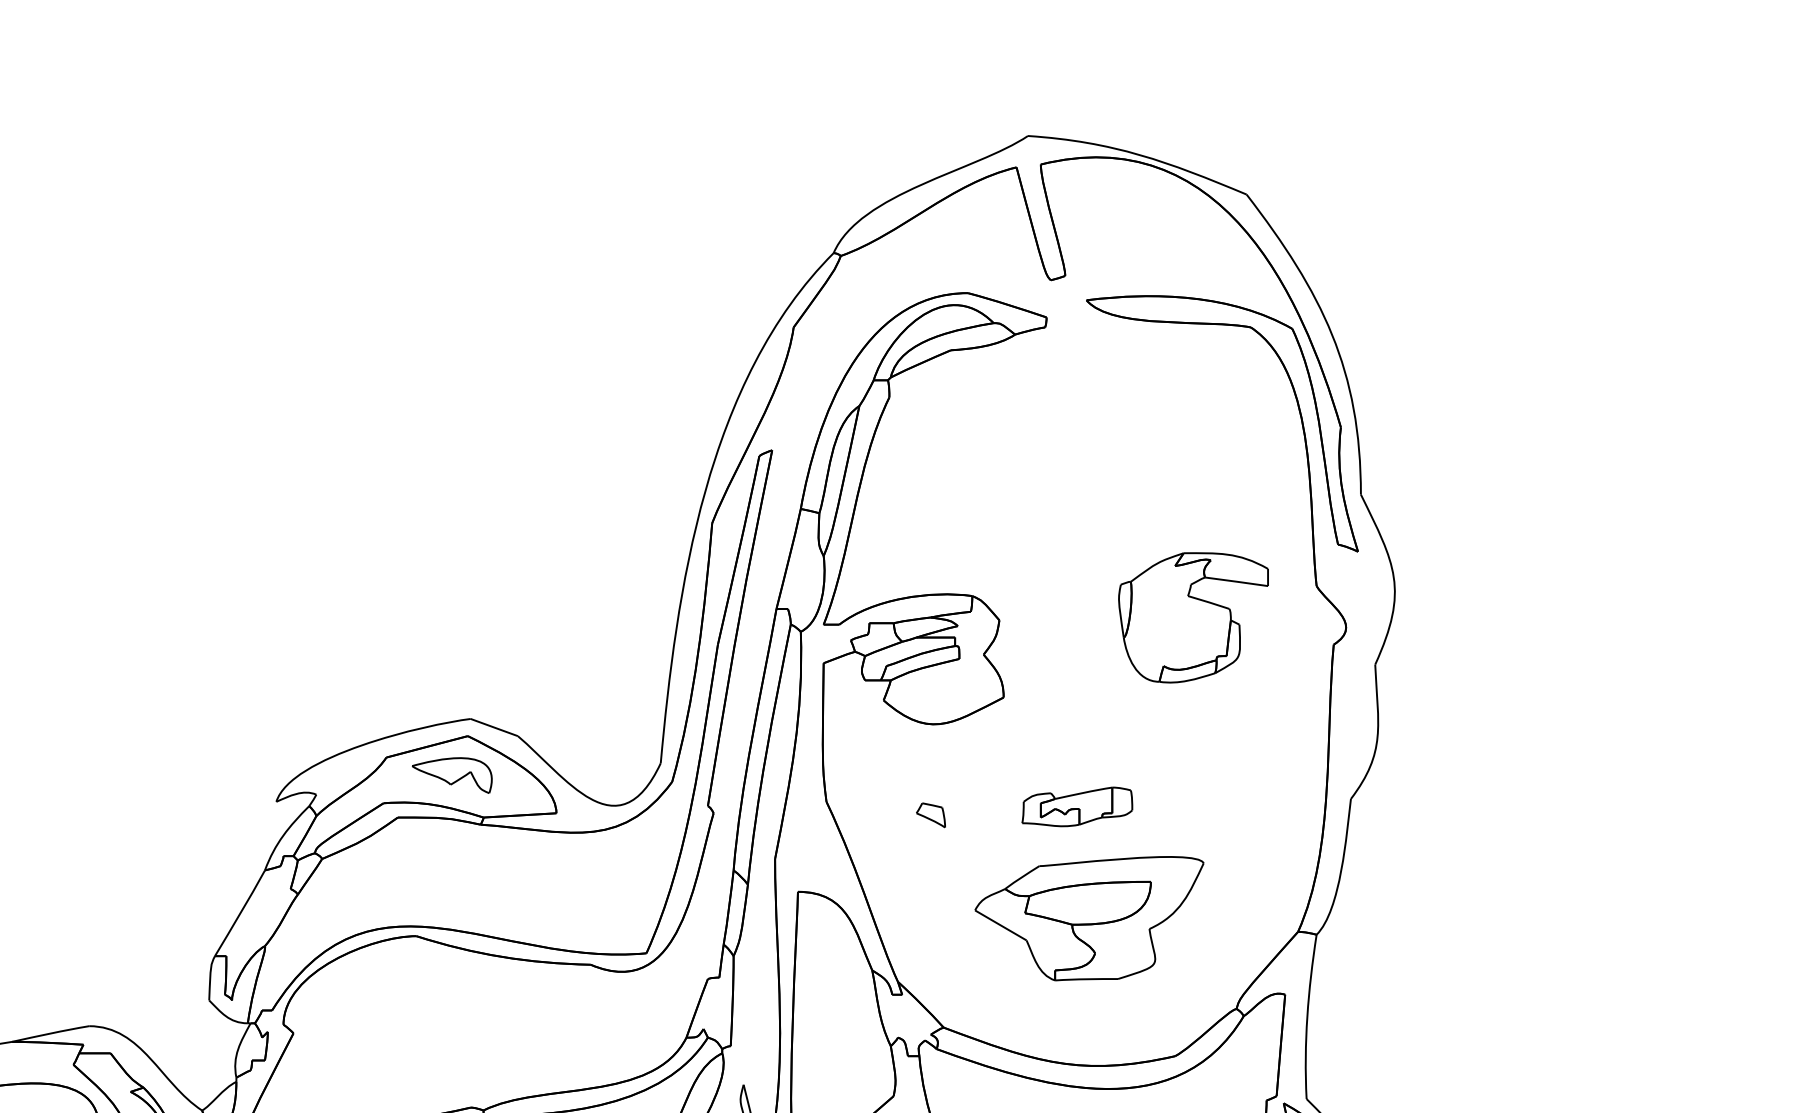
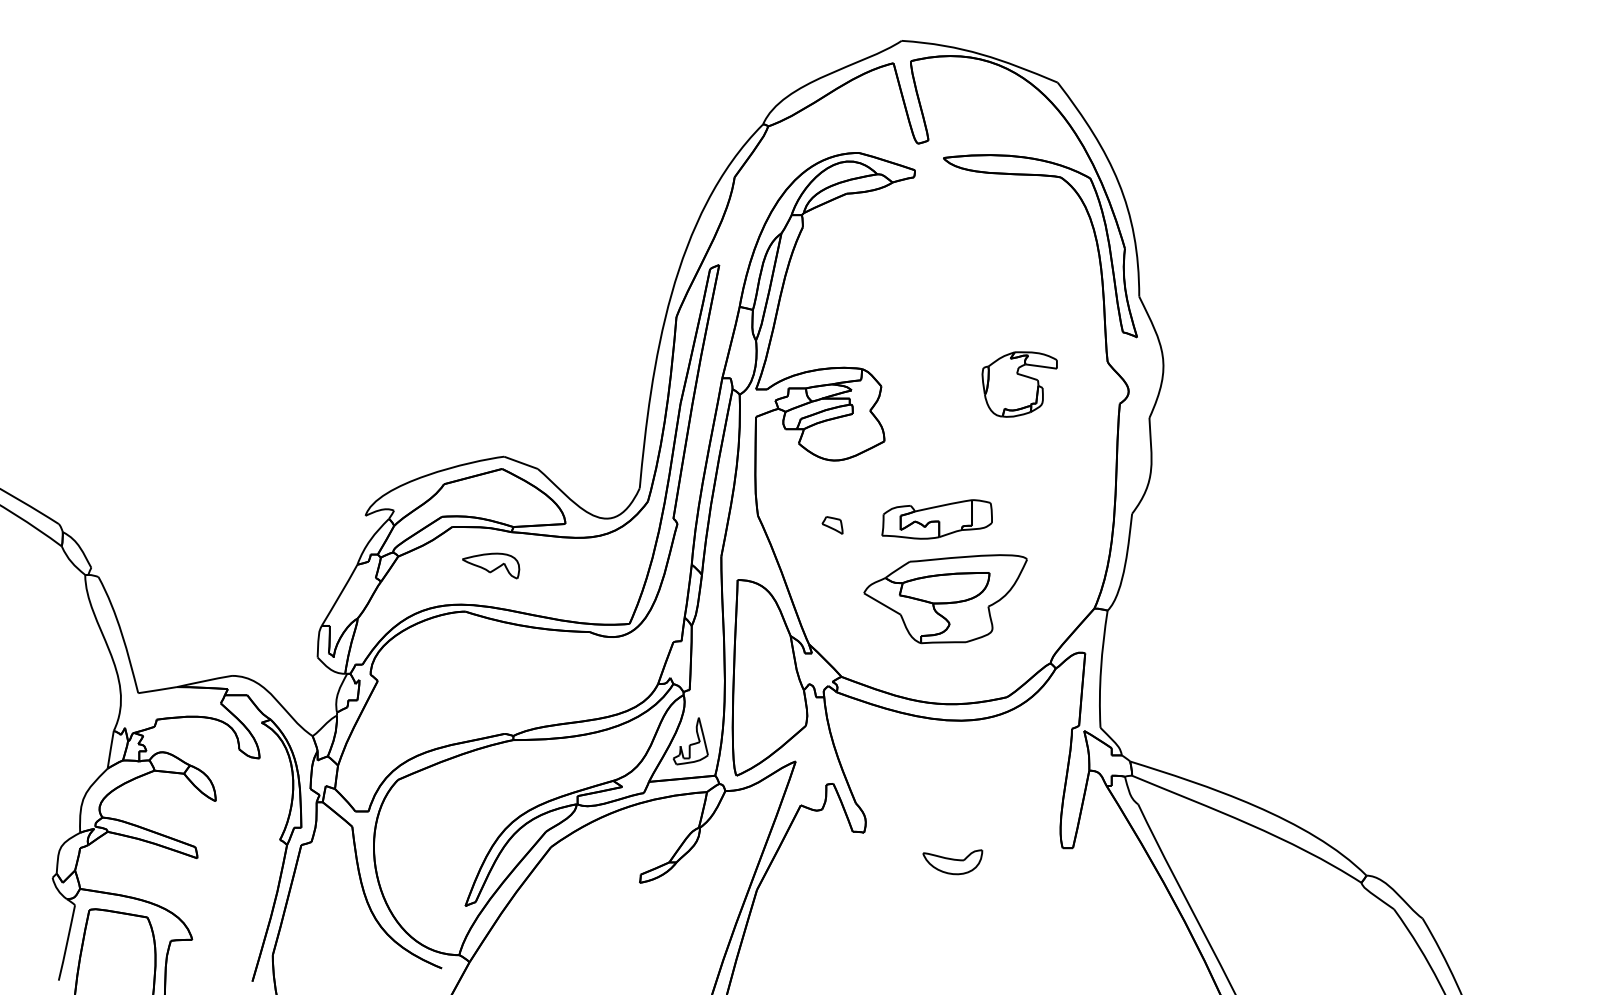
part: (1193, 617) -> (1019, 384), size x0.7
part: (452, 774) -> (491, 565), moved
part: (1076, 806) -> (936, 519), size x1.4

